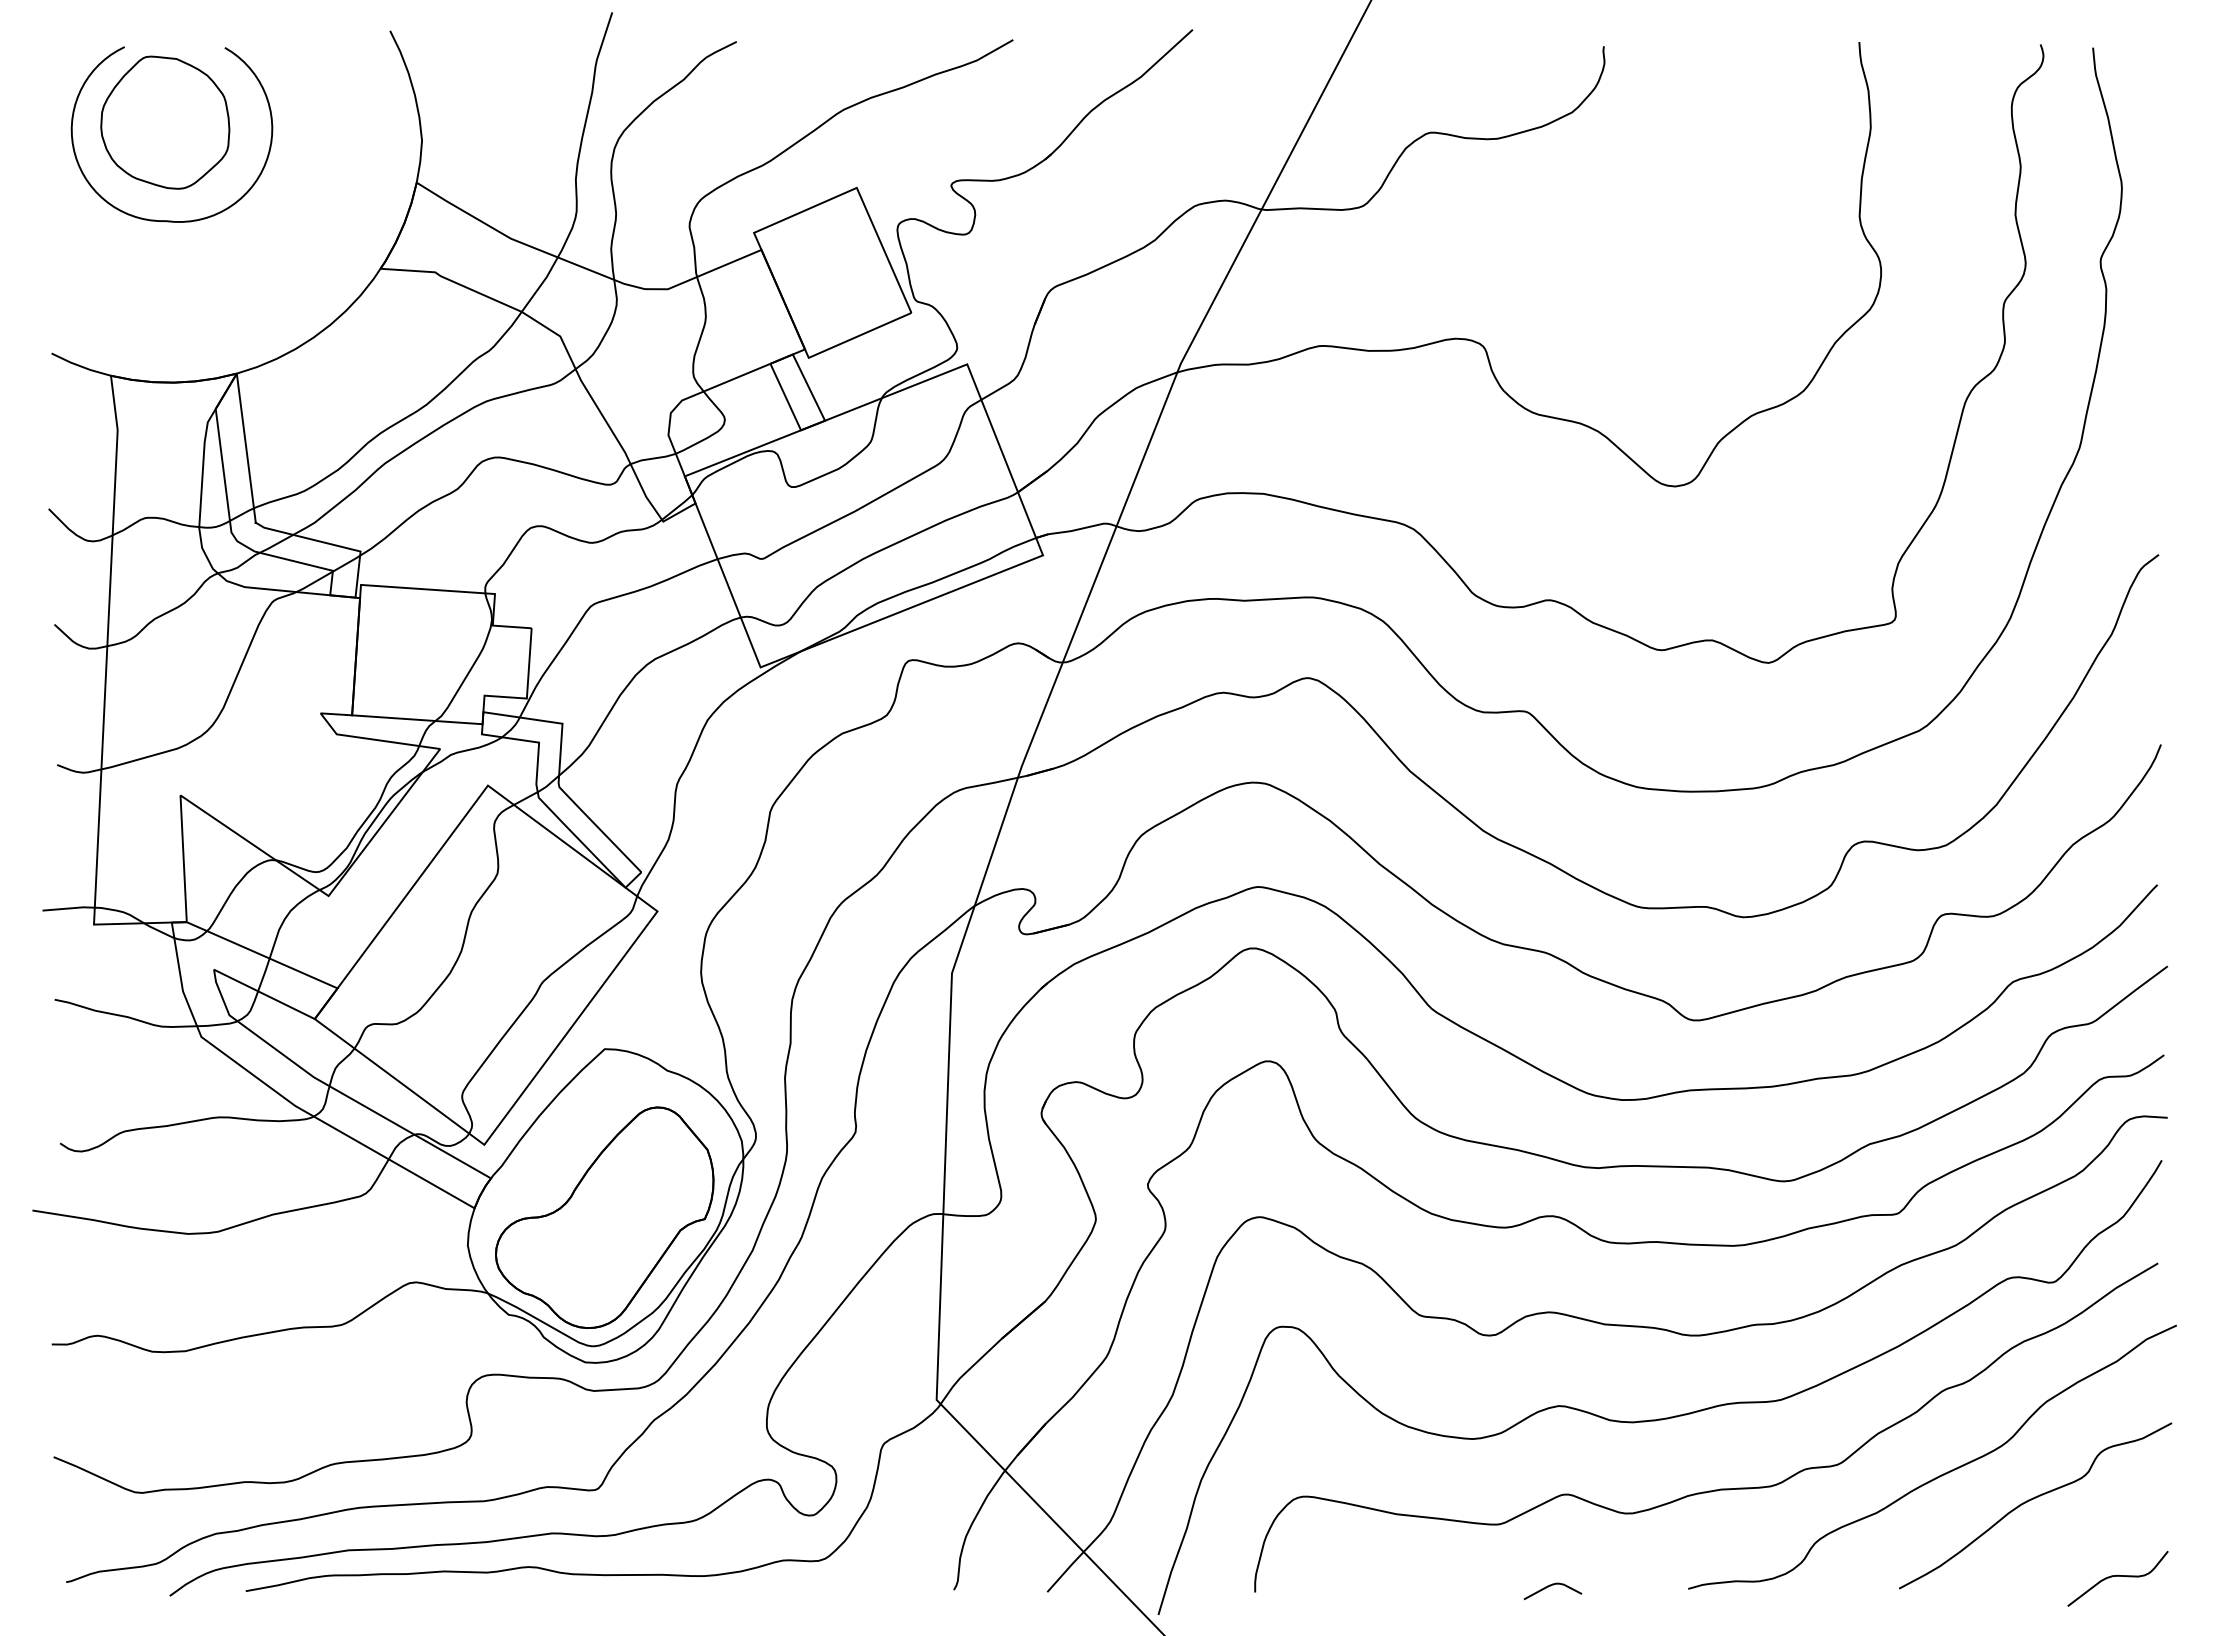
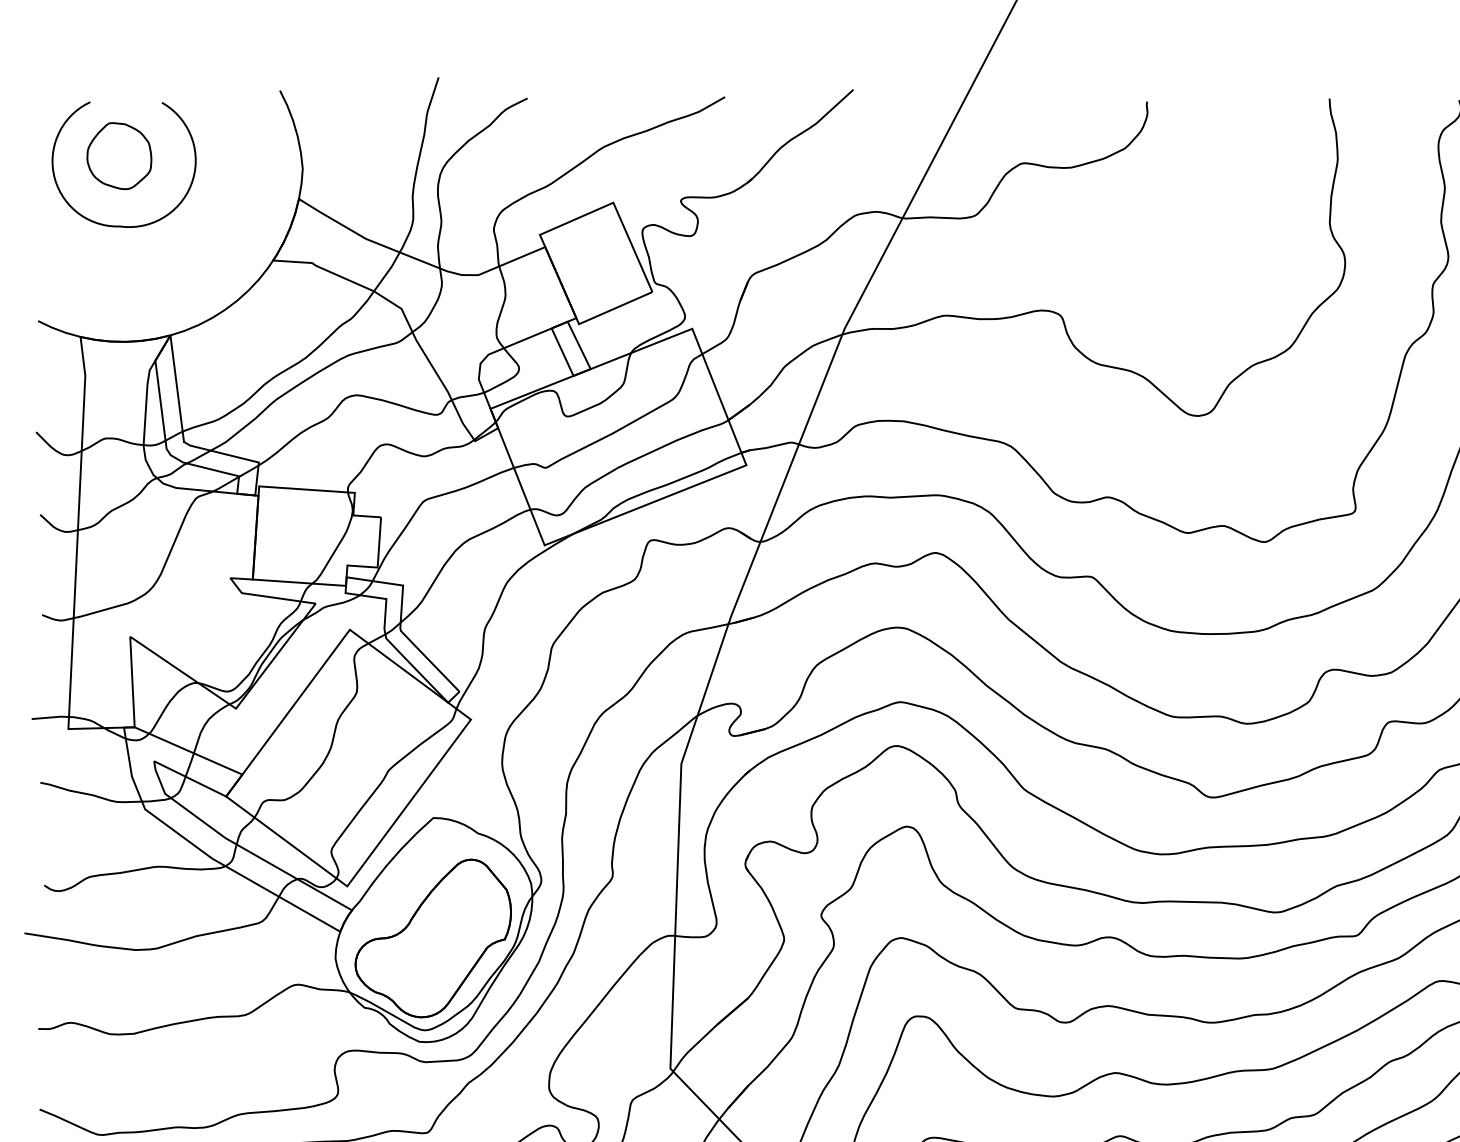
part: (165, 122) -> (119, 156), size x0.7

